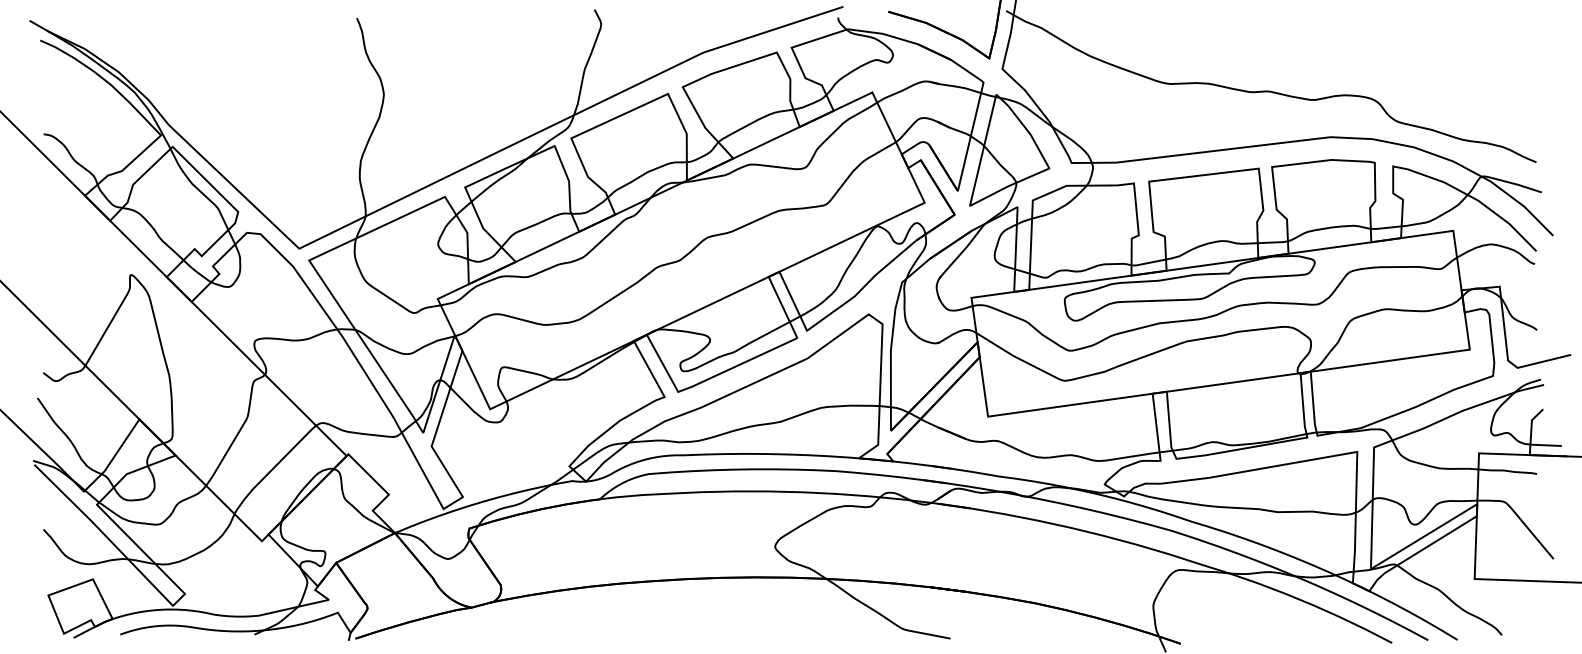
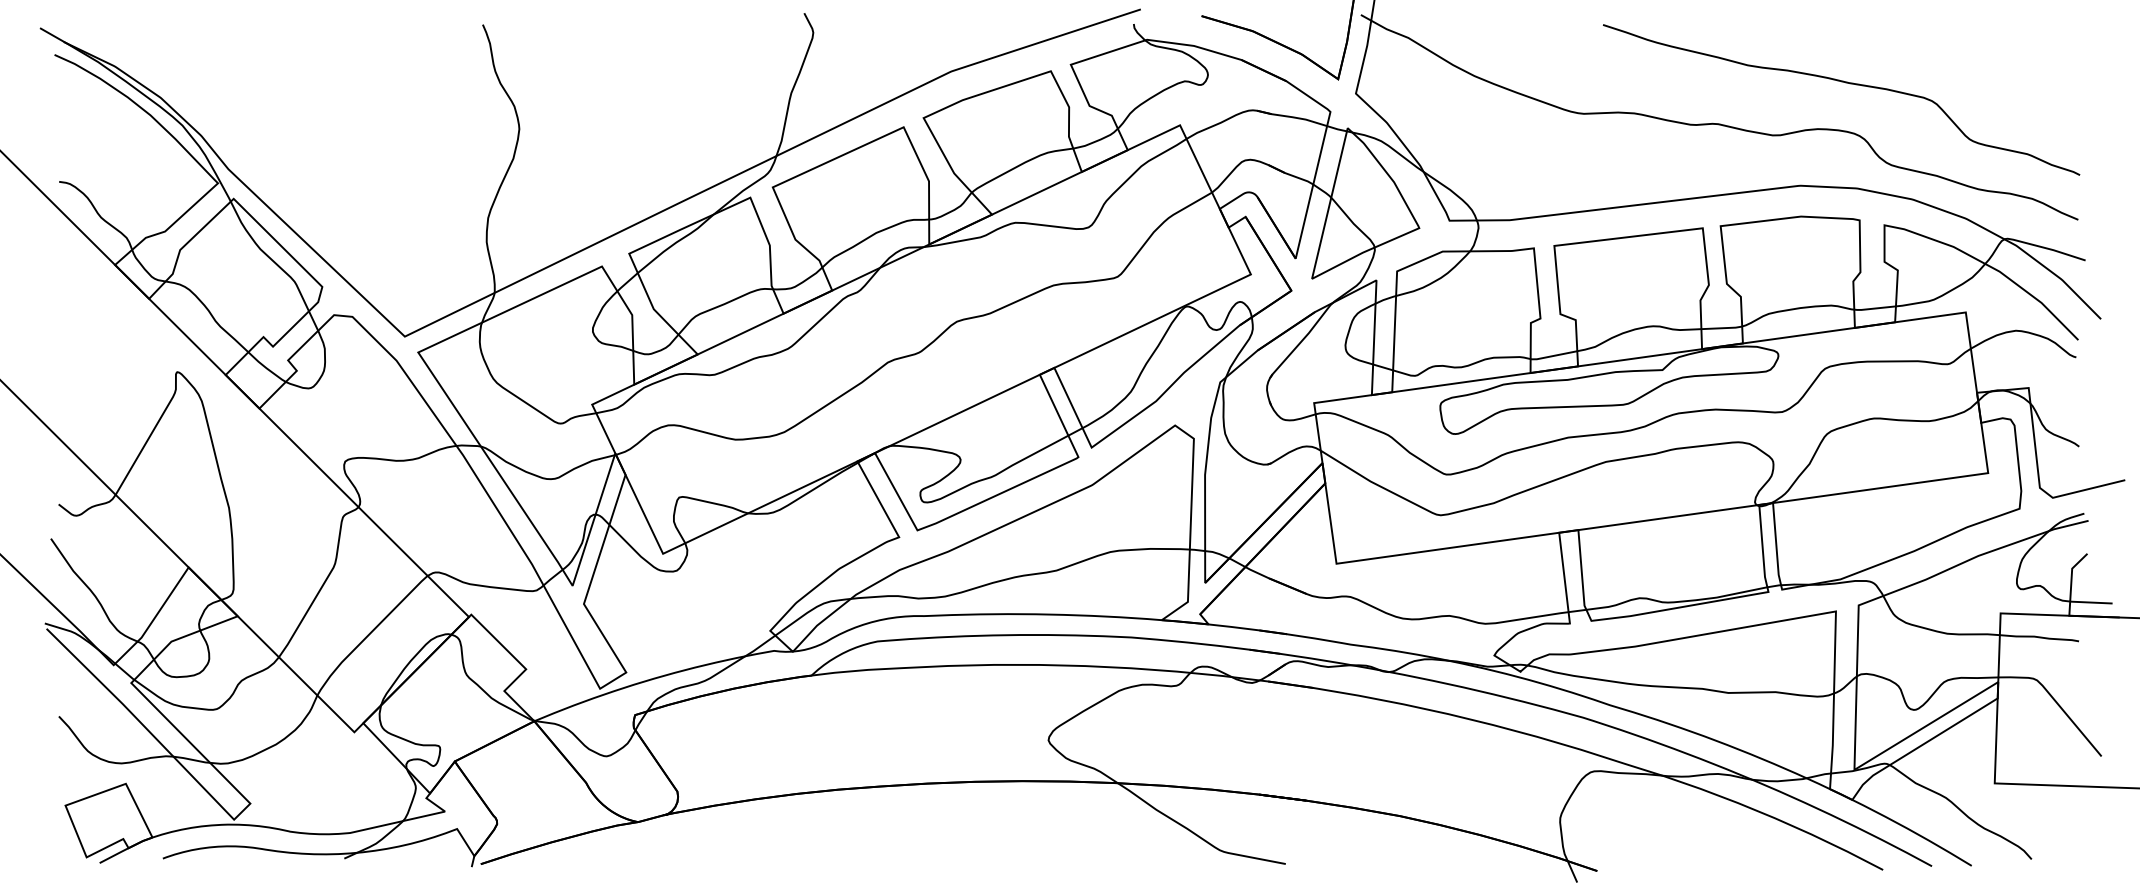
curve: (1362, 61) -> (1843, 83), added

